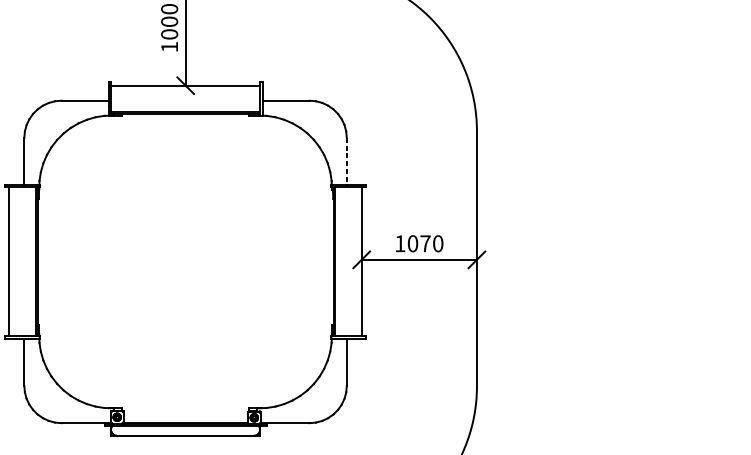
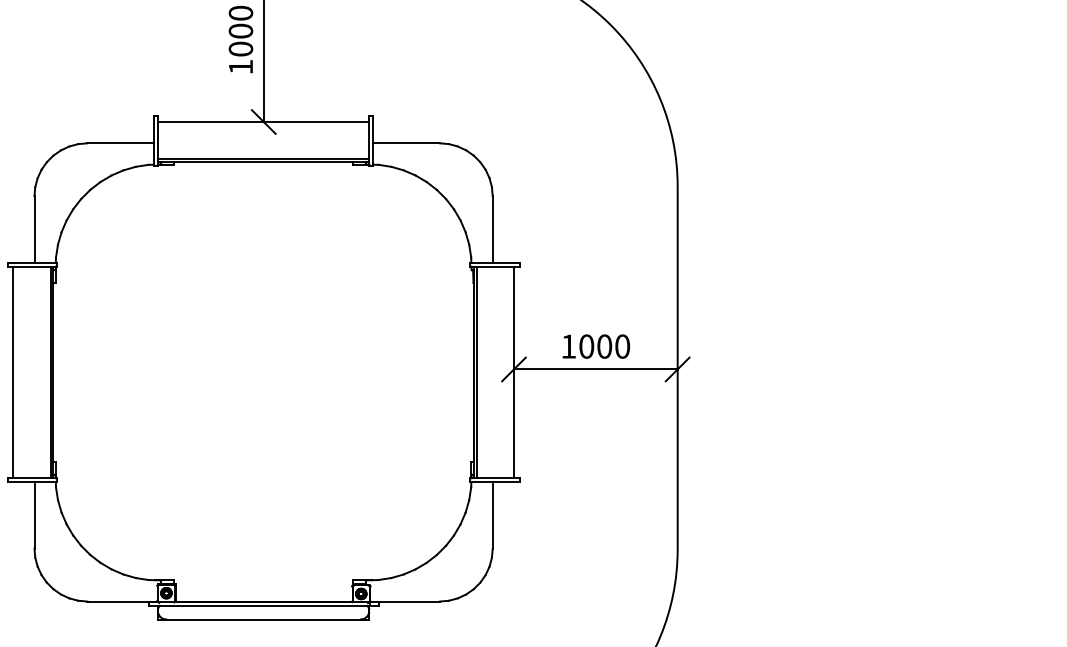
line: (346, 162) -> (492, 230), dashed -> solid
text: (425, 243) -> (604, 346), 1070 -> 1000

